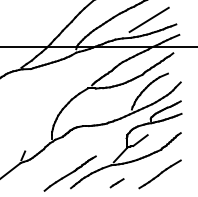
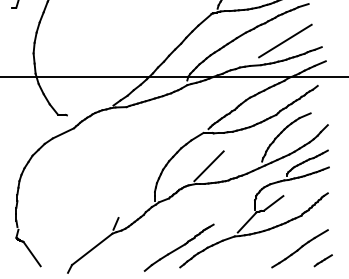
line: (92, 113) -> (208, 166), added
line: (116, 183) -> (322, 260), moved

